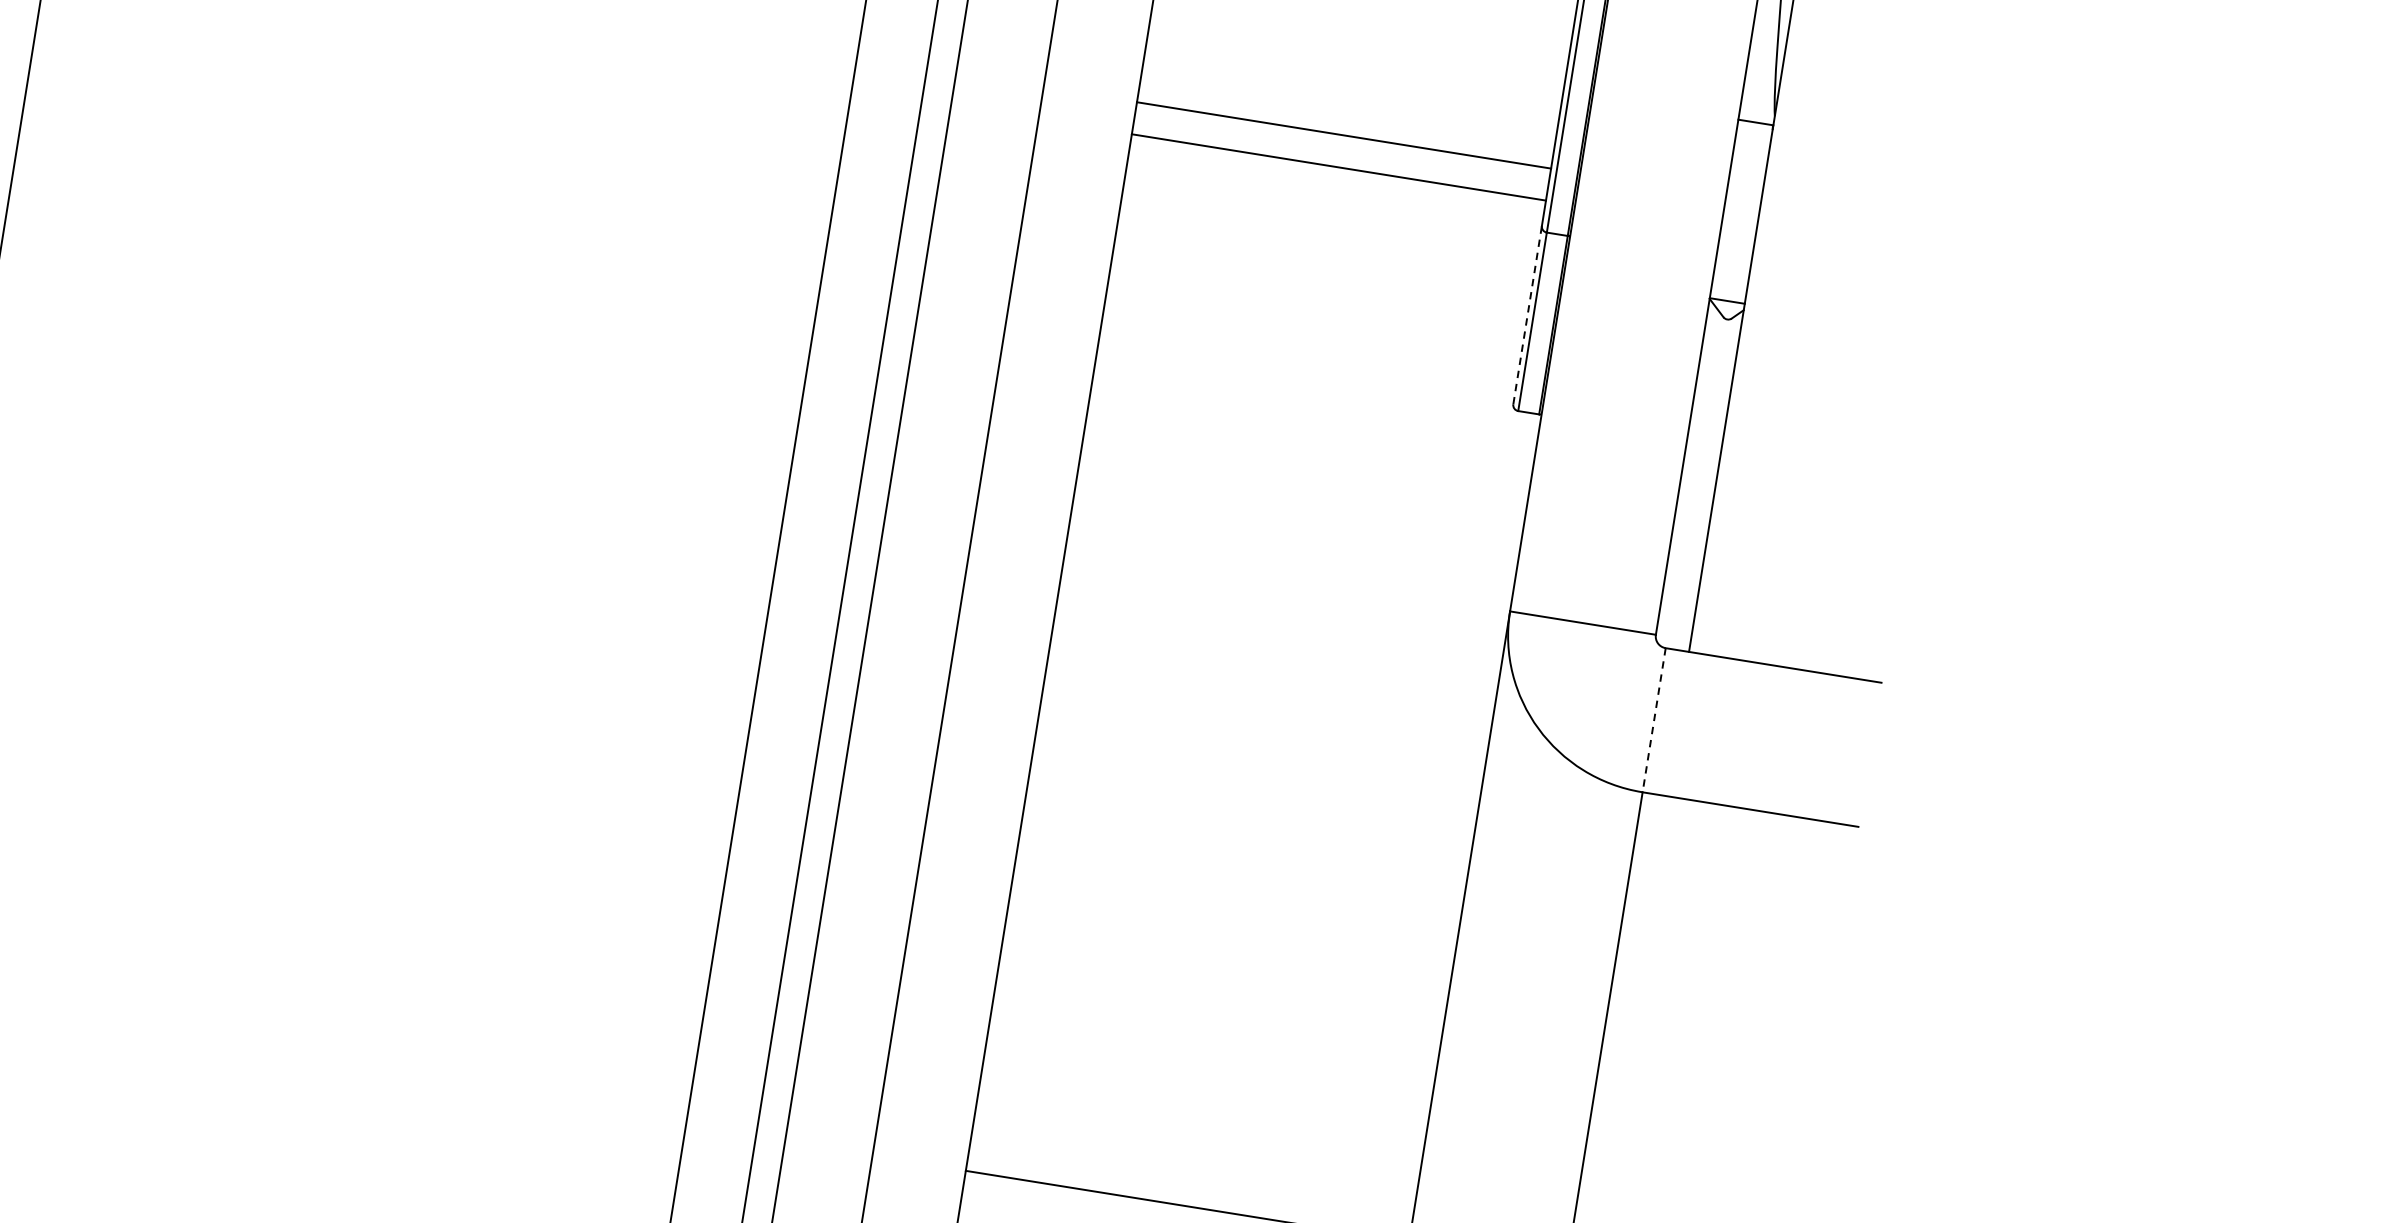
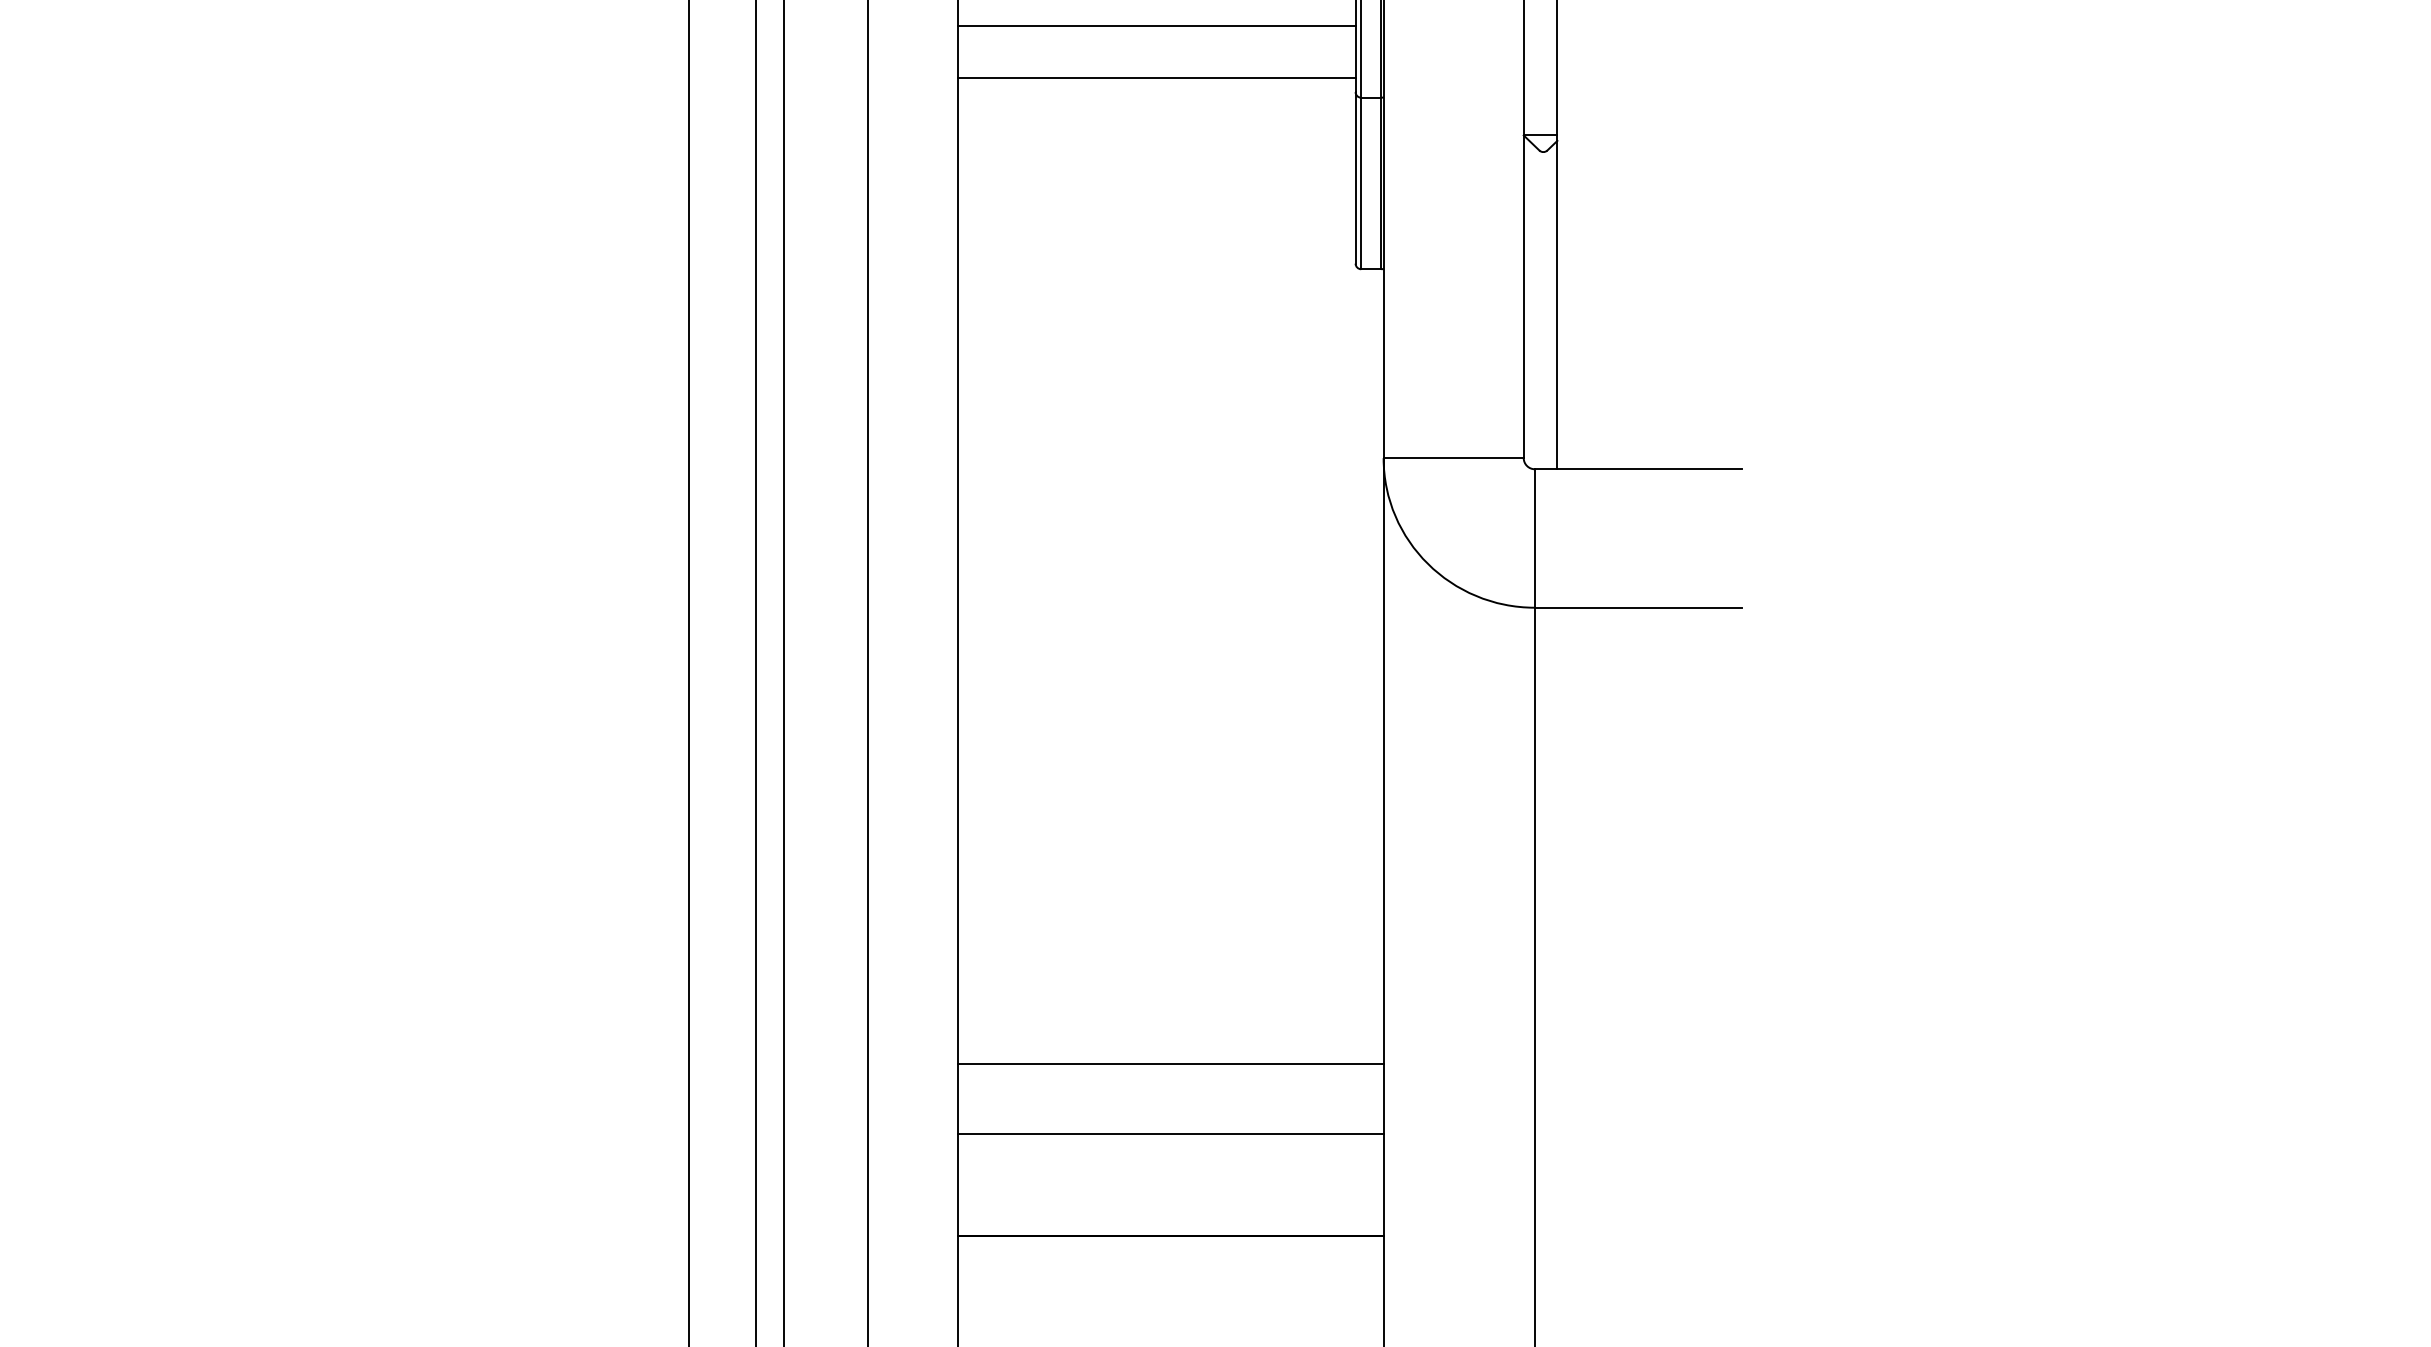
line: (1343, 135) -> (1156, 78), moved
line: (1338, 167) -> (1156, 25), moved
line: (1527, 314) -> (1355, 177), dashed -> solid
line: (1653, 721) -> (1534, 539), dashed -> solid

